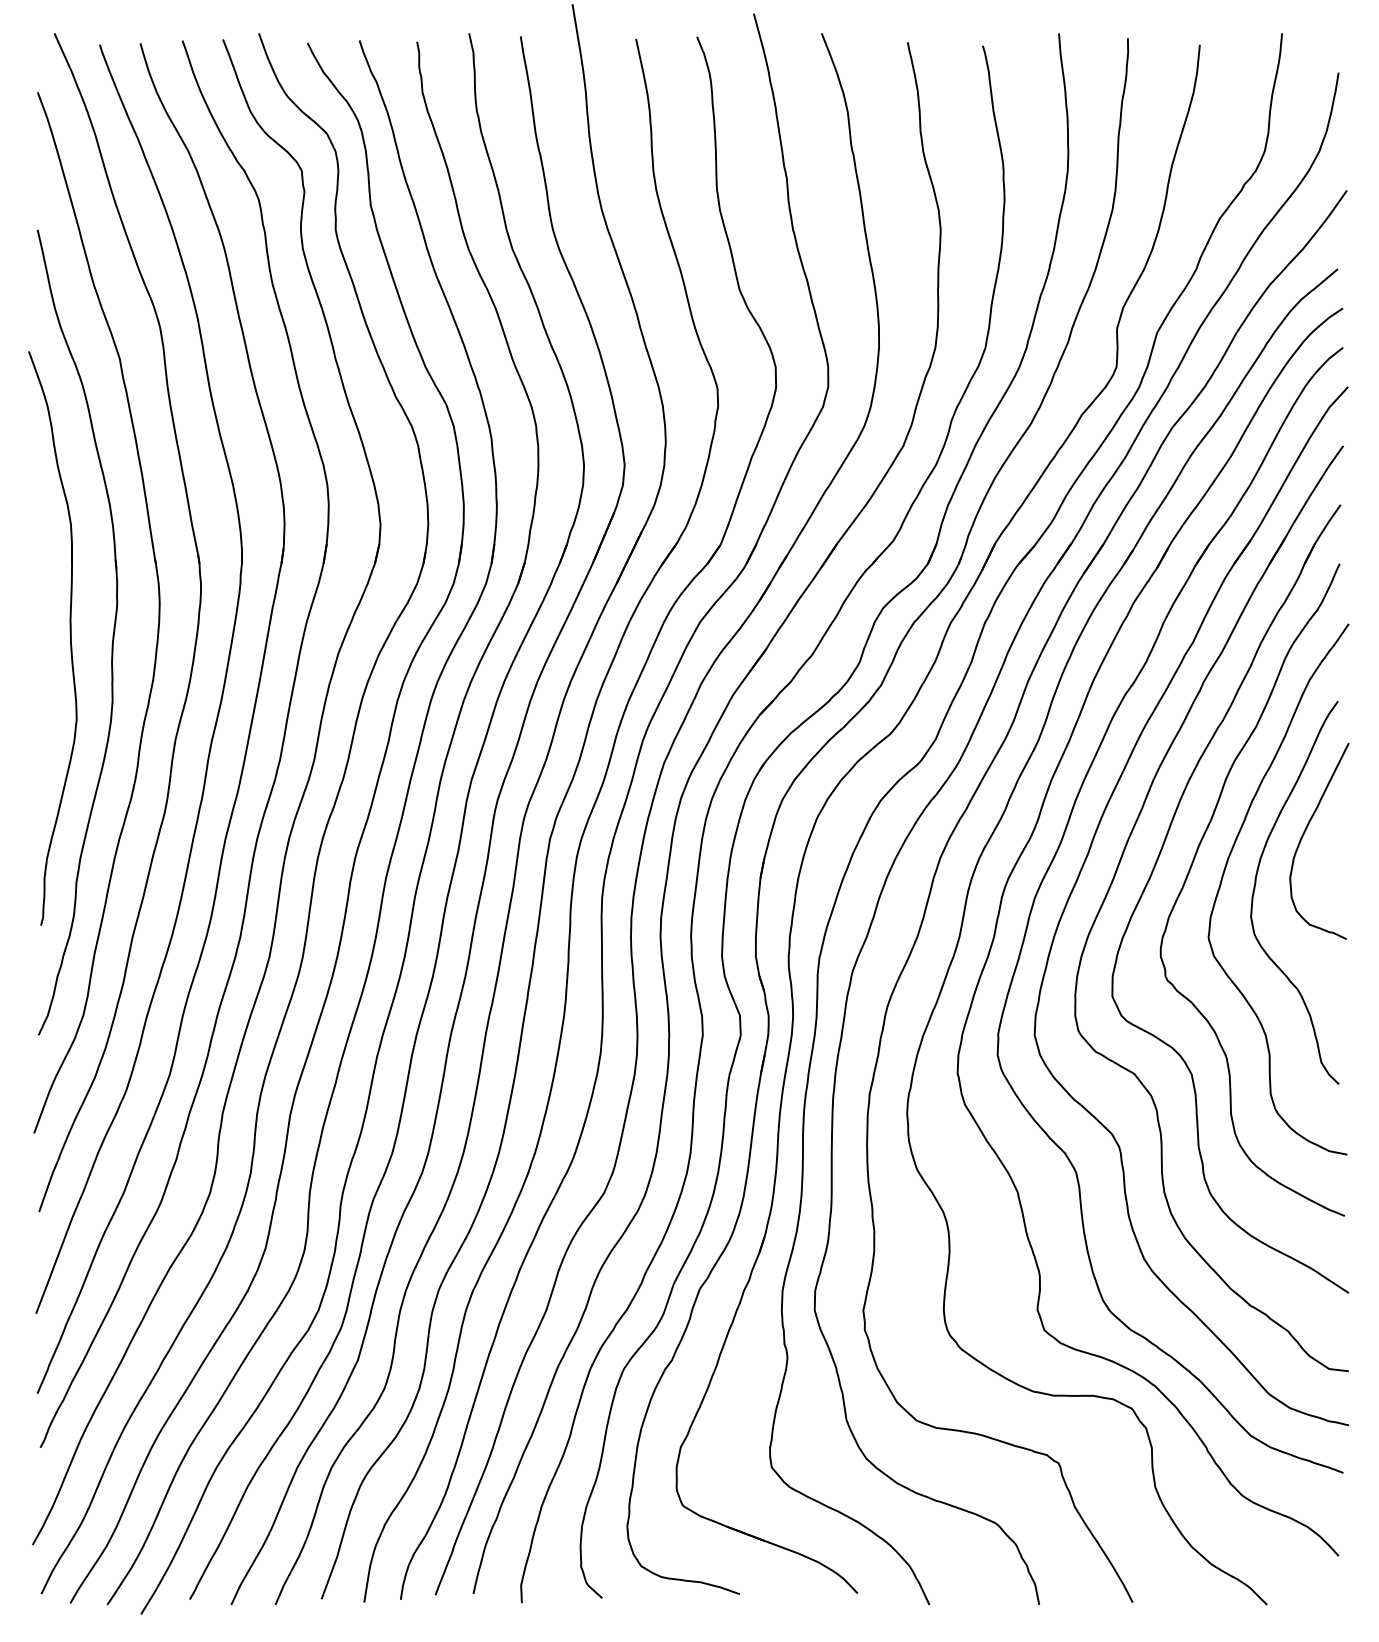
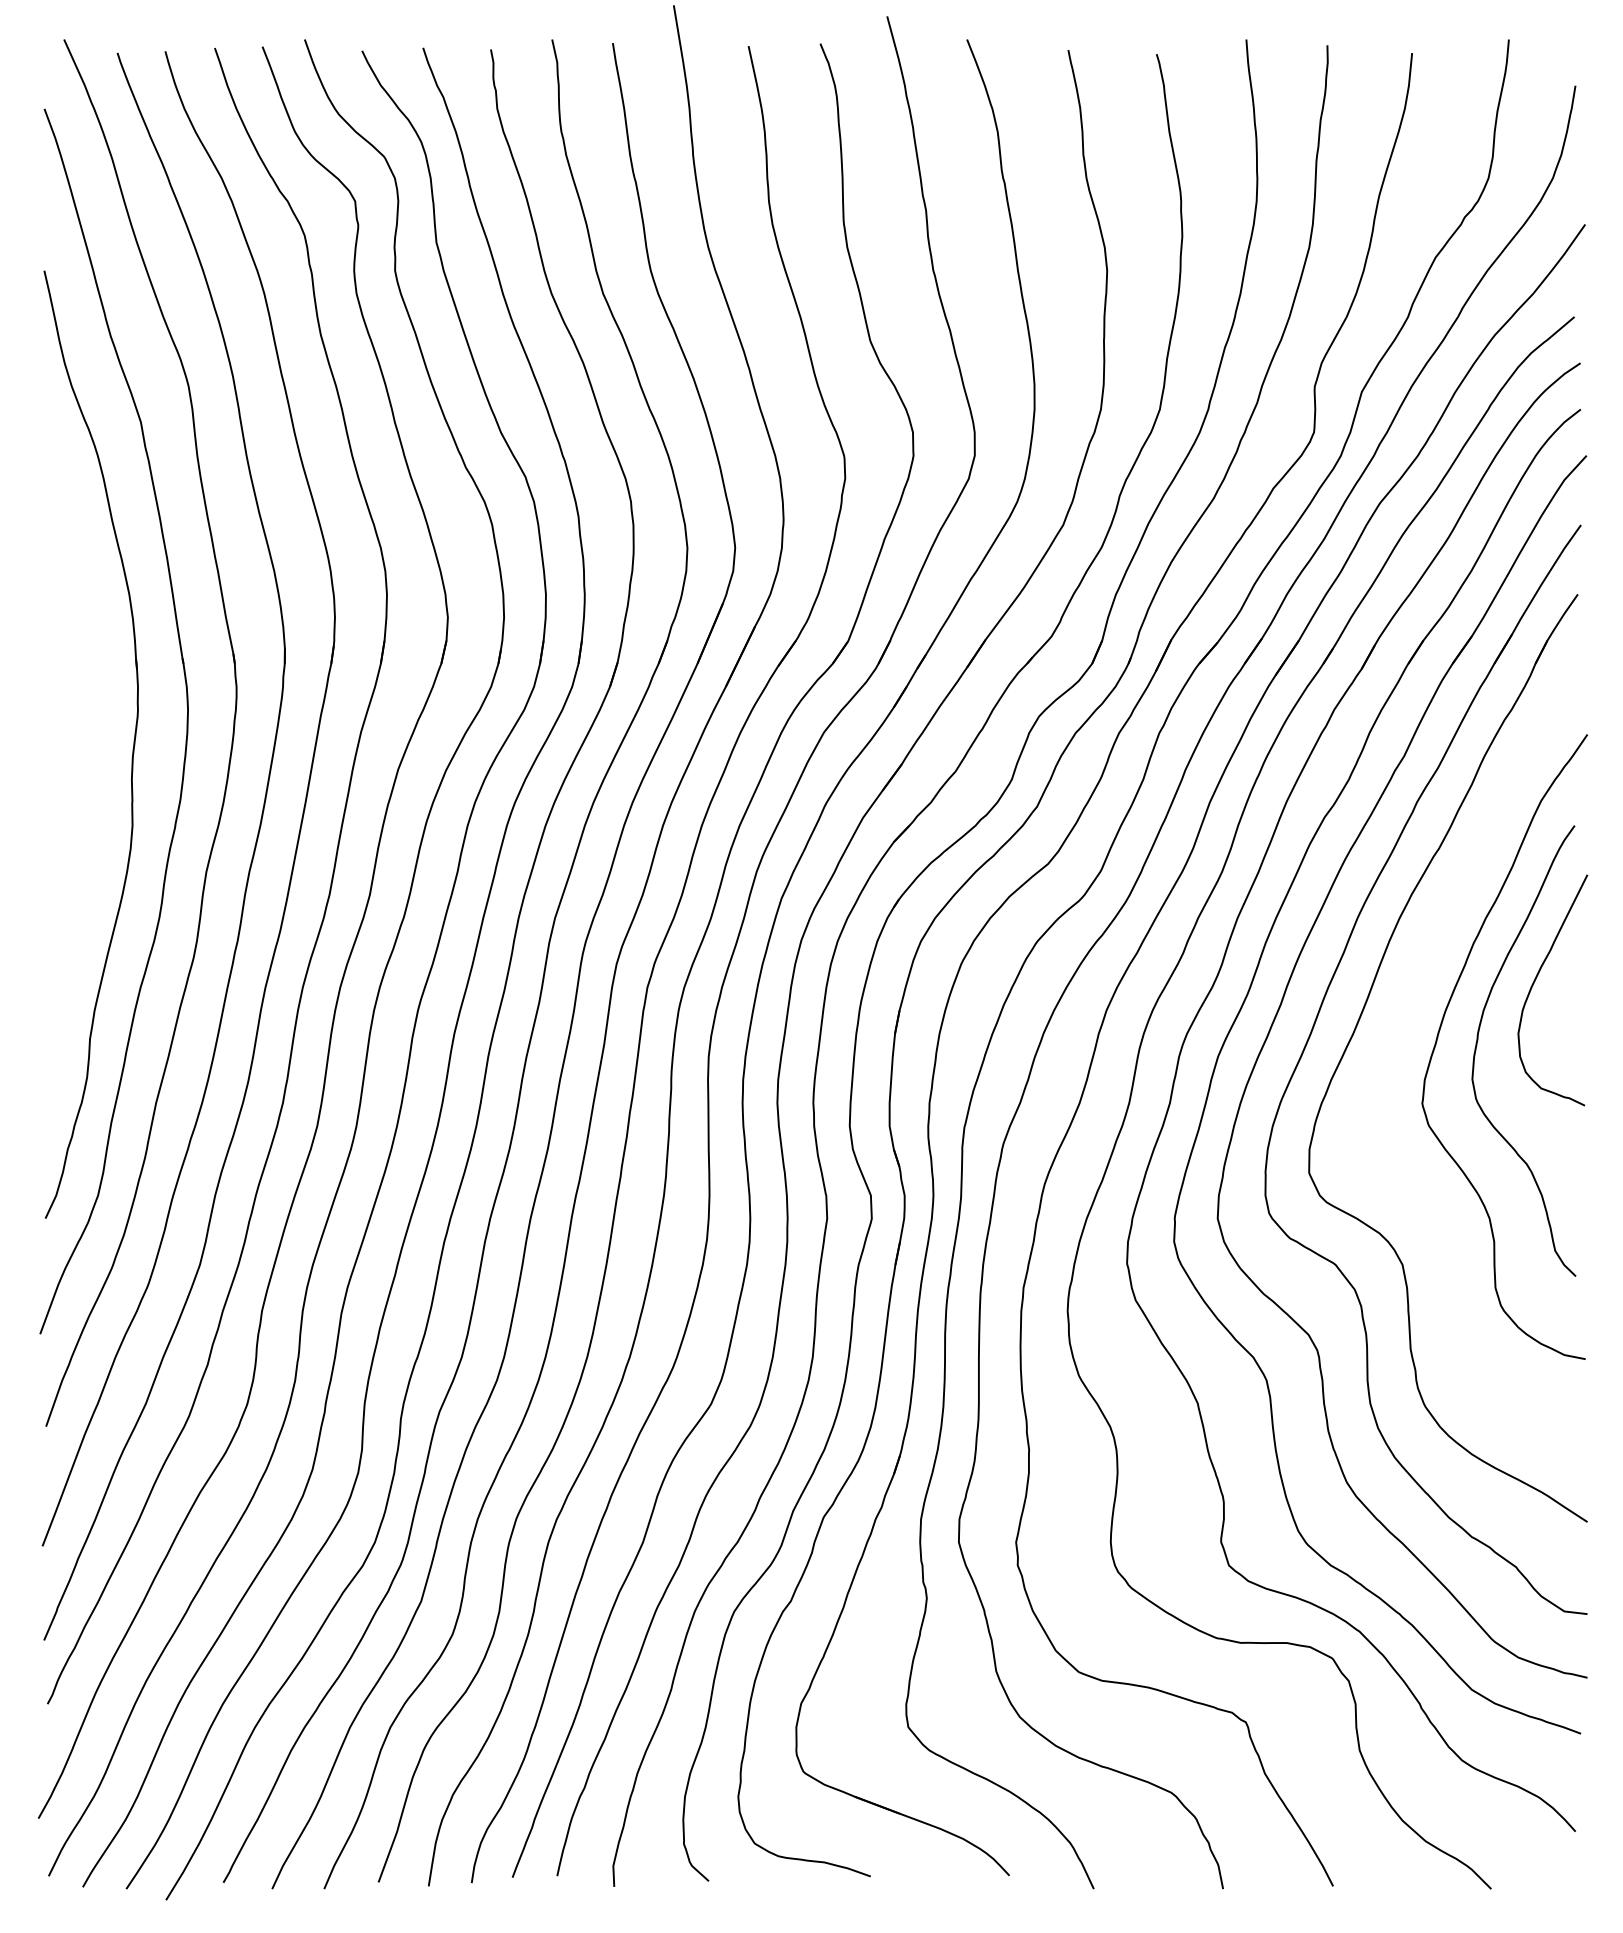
part: (70, 638) -> (82, 751), removed
curve: (1192, 866) -> (1403, 1019), removed

